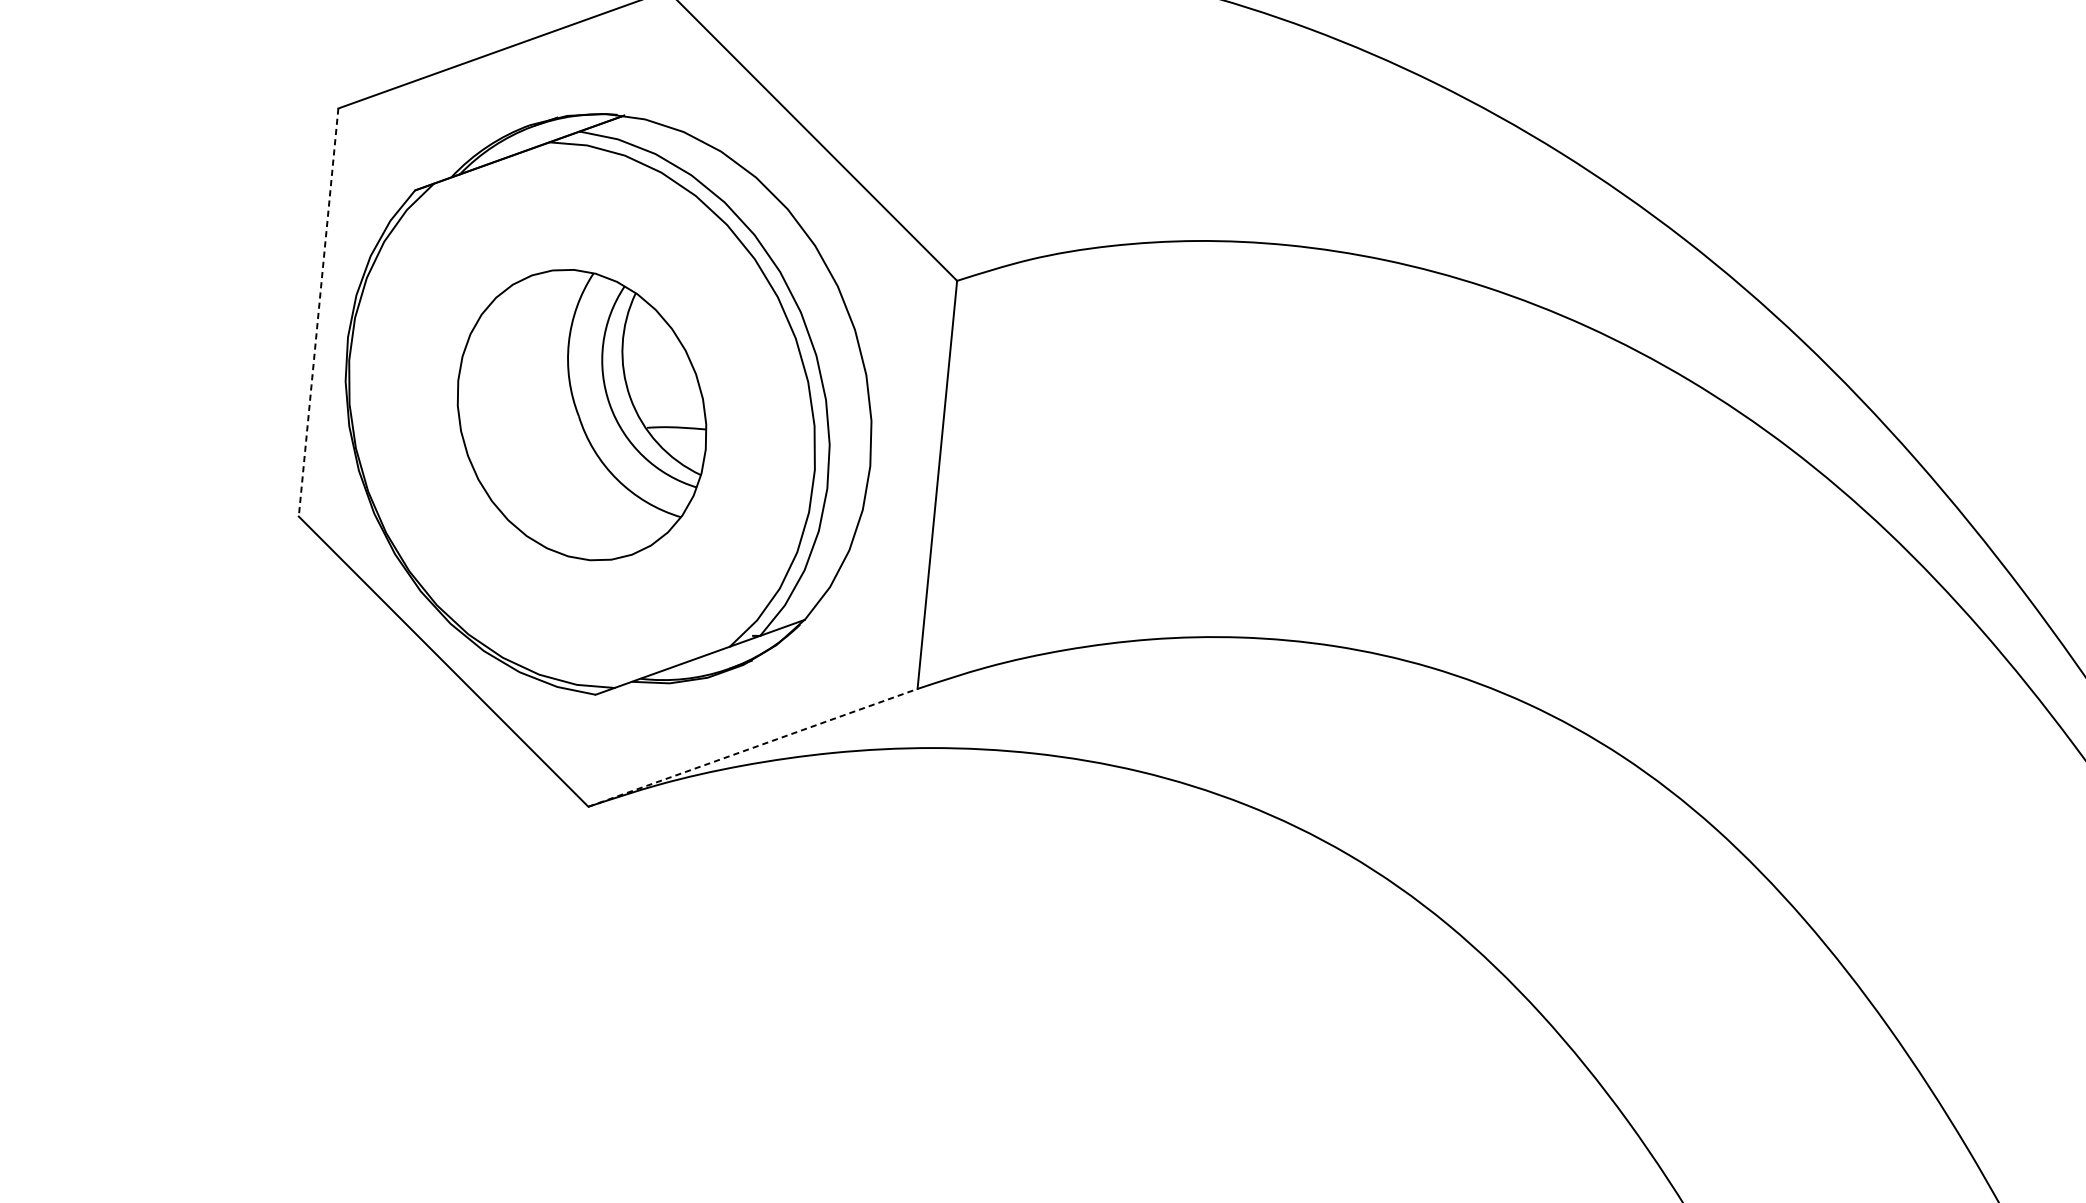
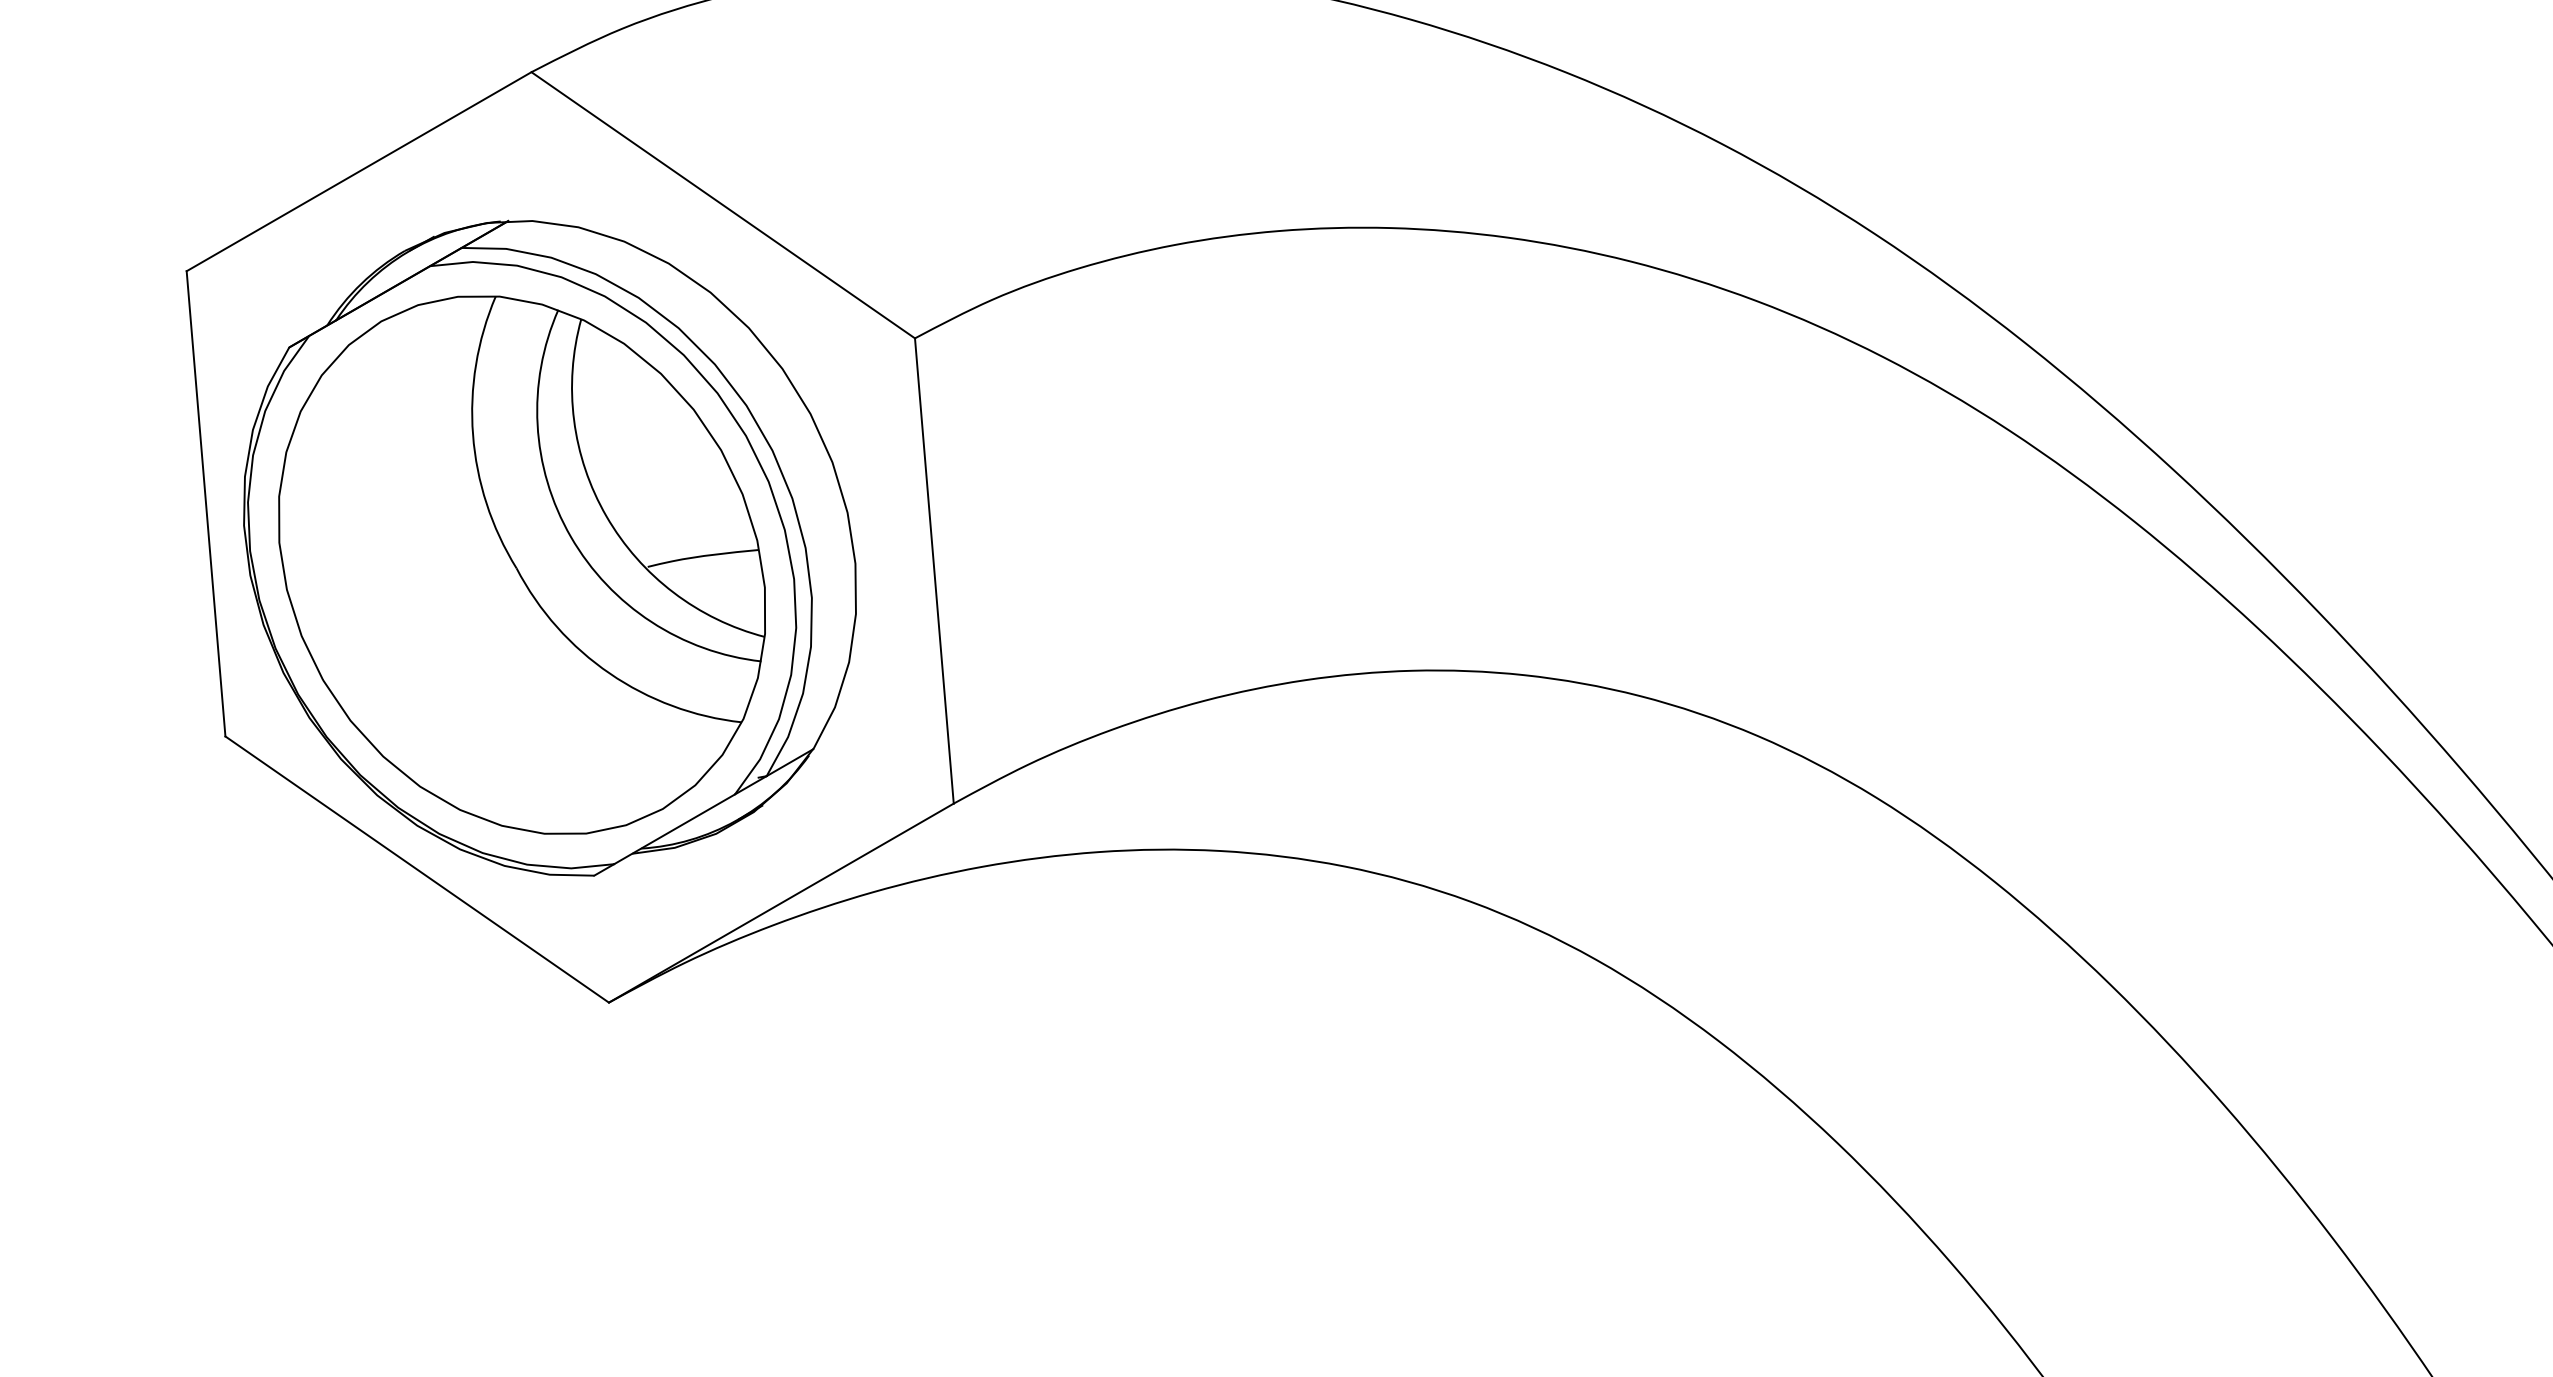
line: (318, 313) -> (206, 504), dashed -> solid
part: (581, 414) -> (521, 564), size x1.67
line: (753, 747) -> (781, 902), dashed -> solid

